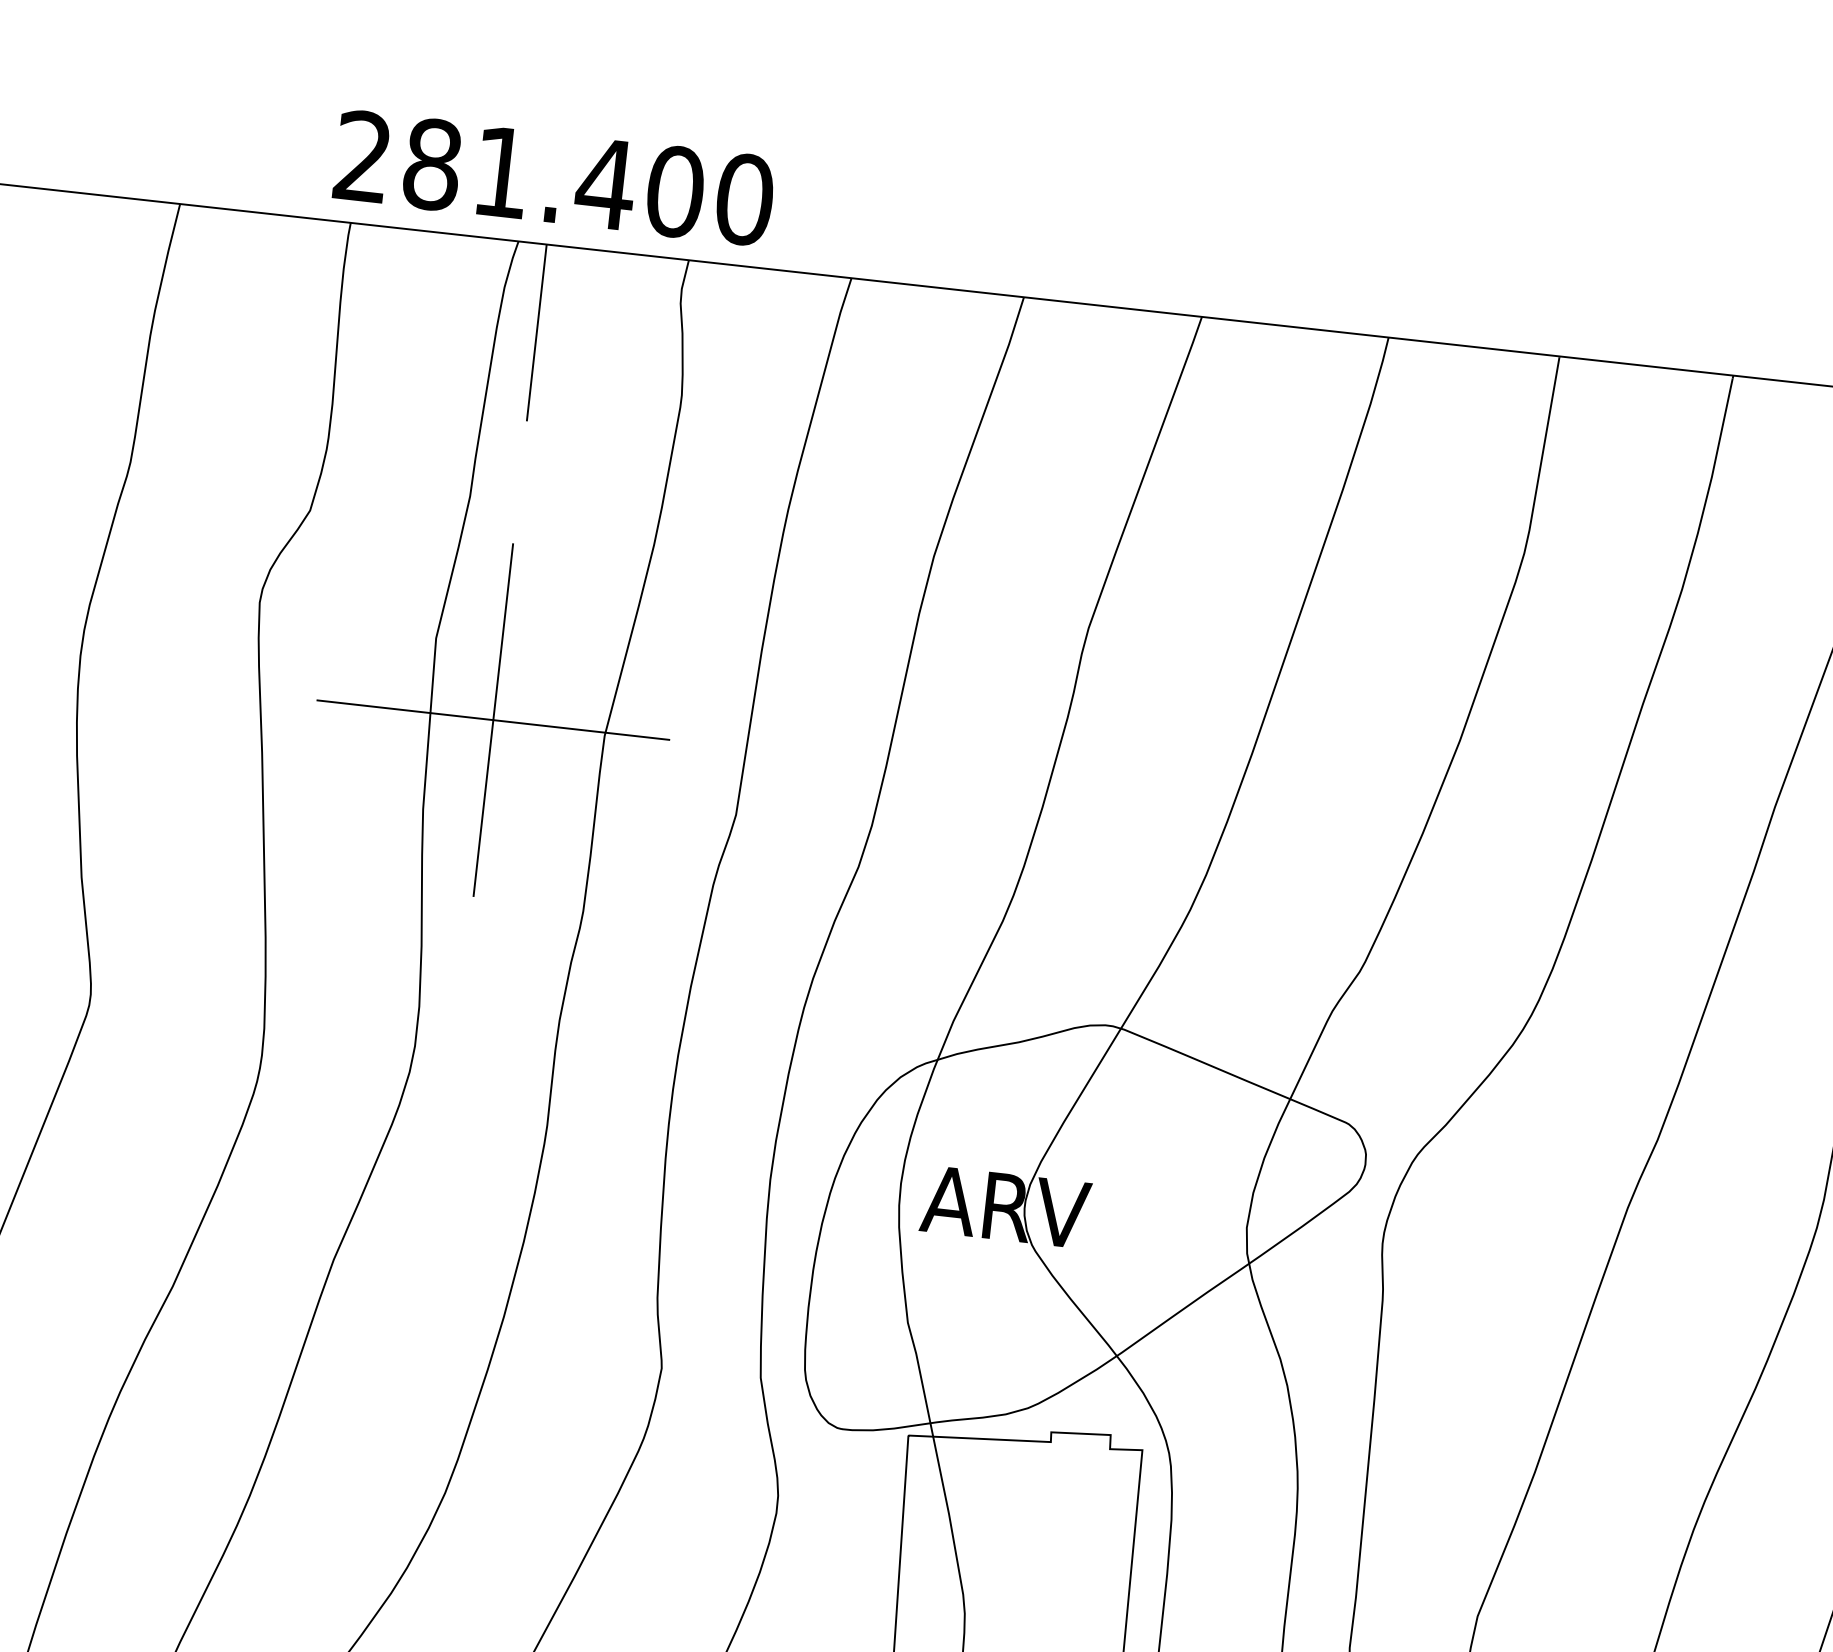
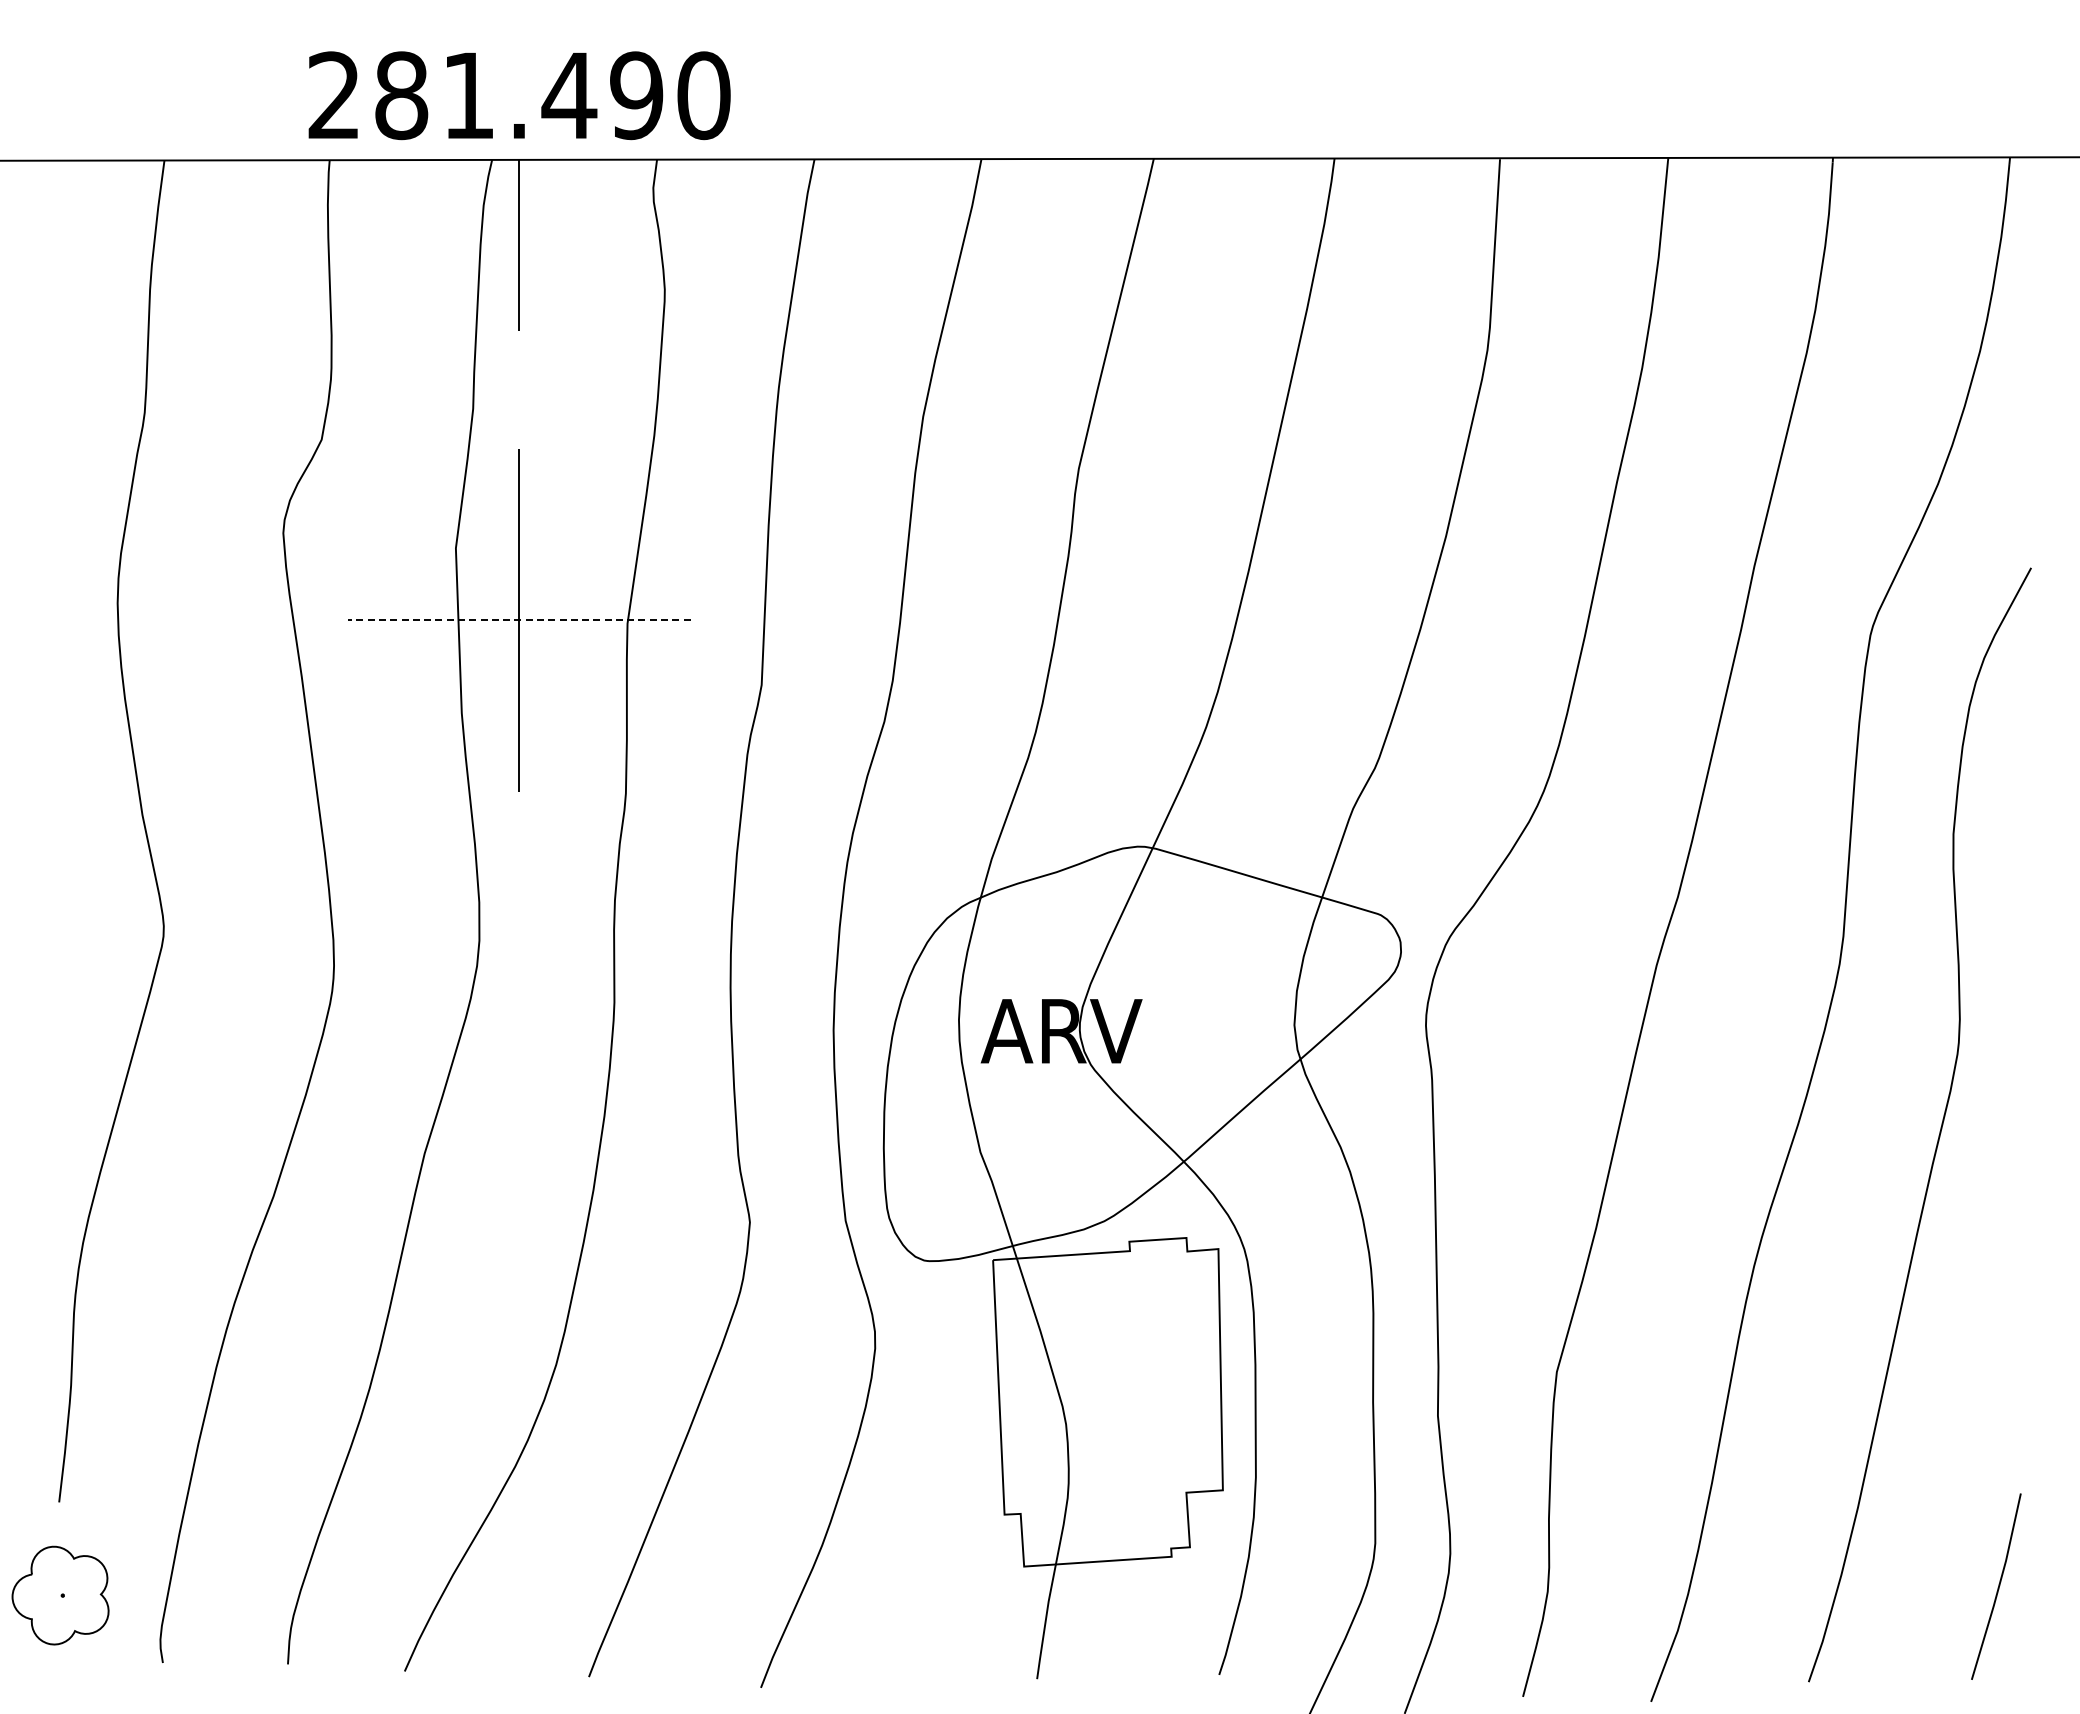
text: (675, 191) -> (636, 95), 281.400 -> 281.490
line: (492, 720) -> (518, 620), solid -> dashed

